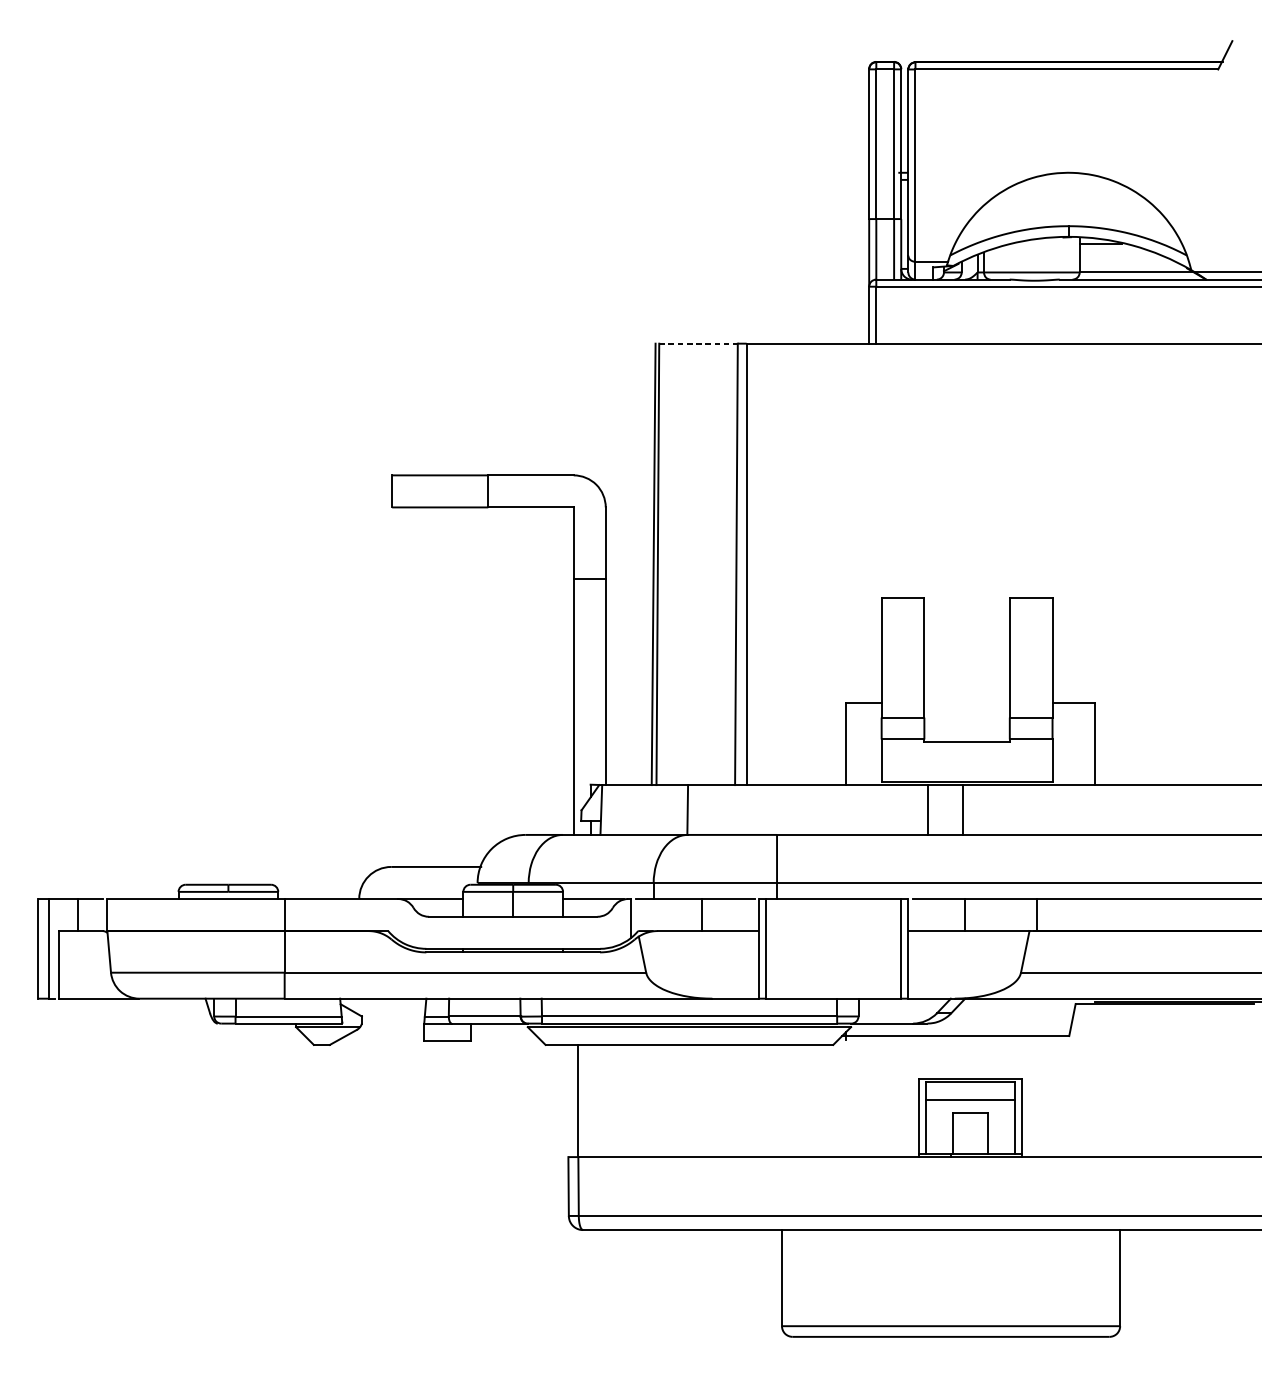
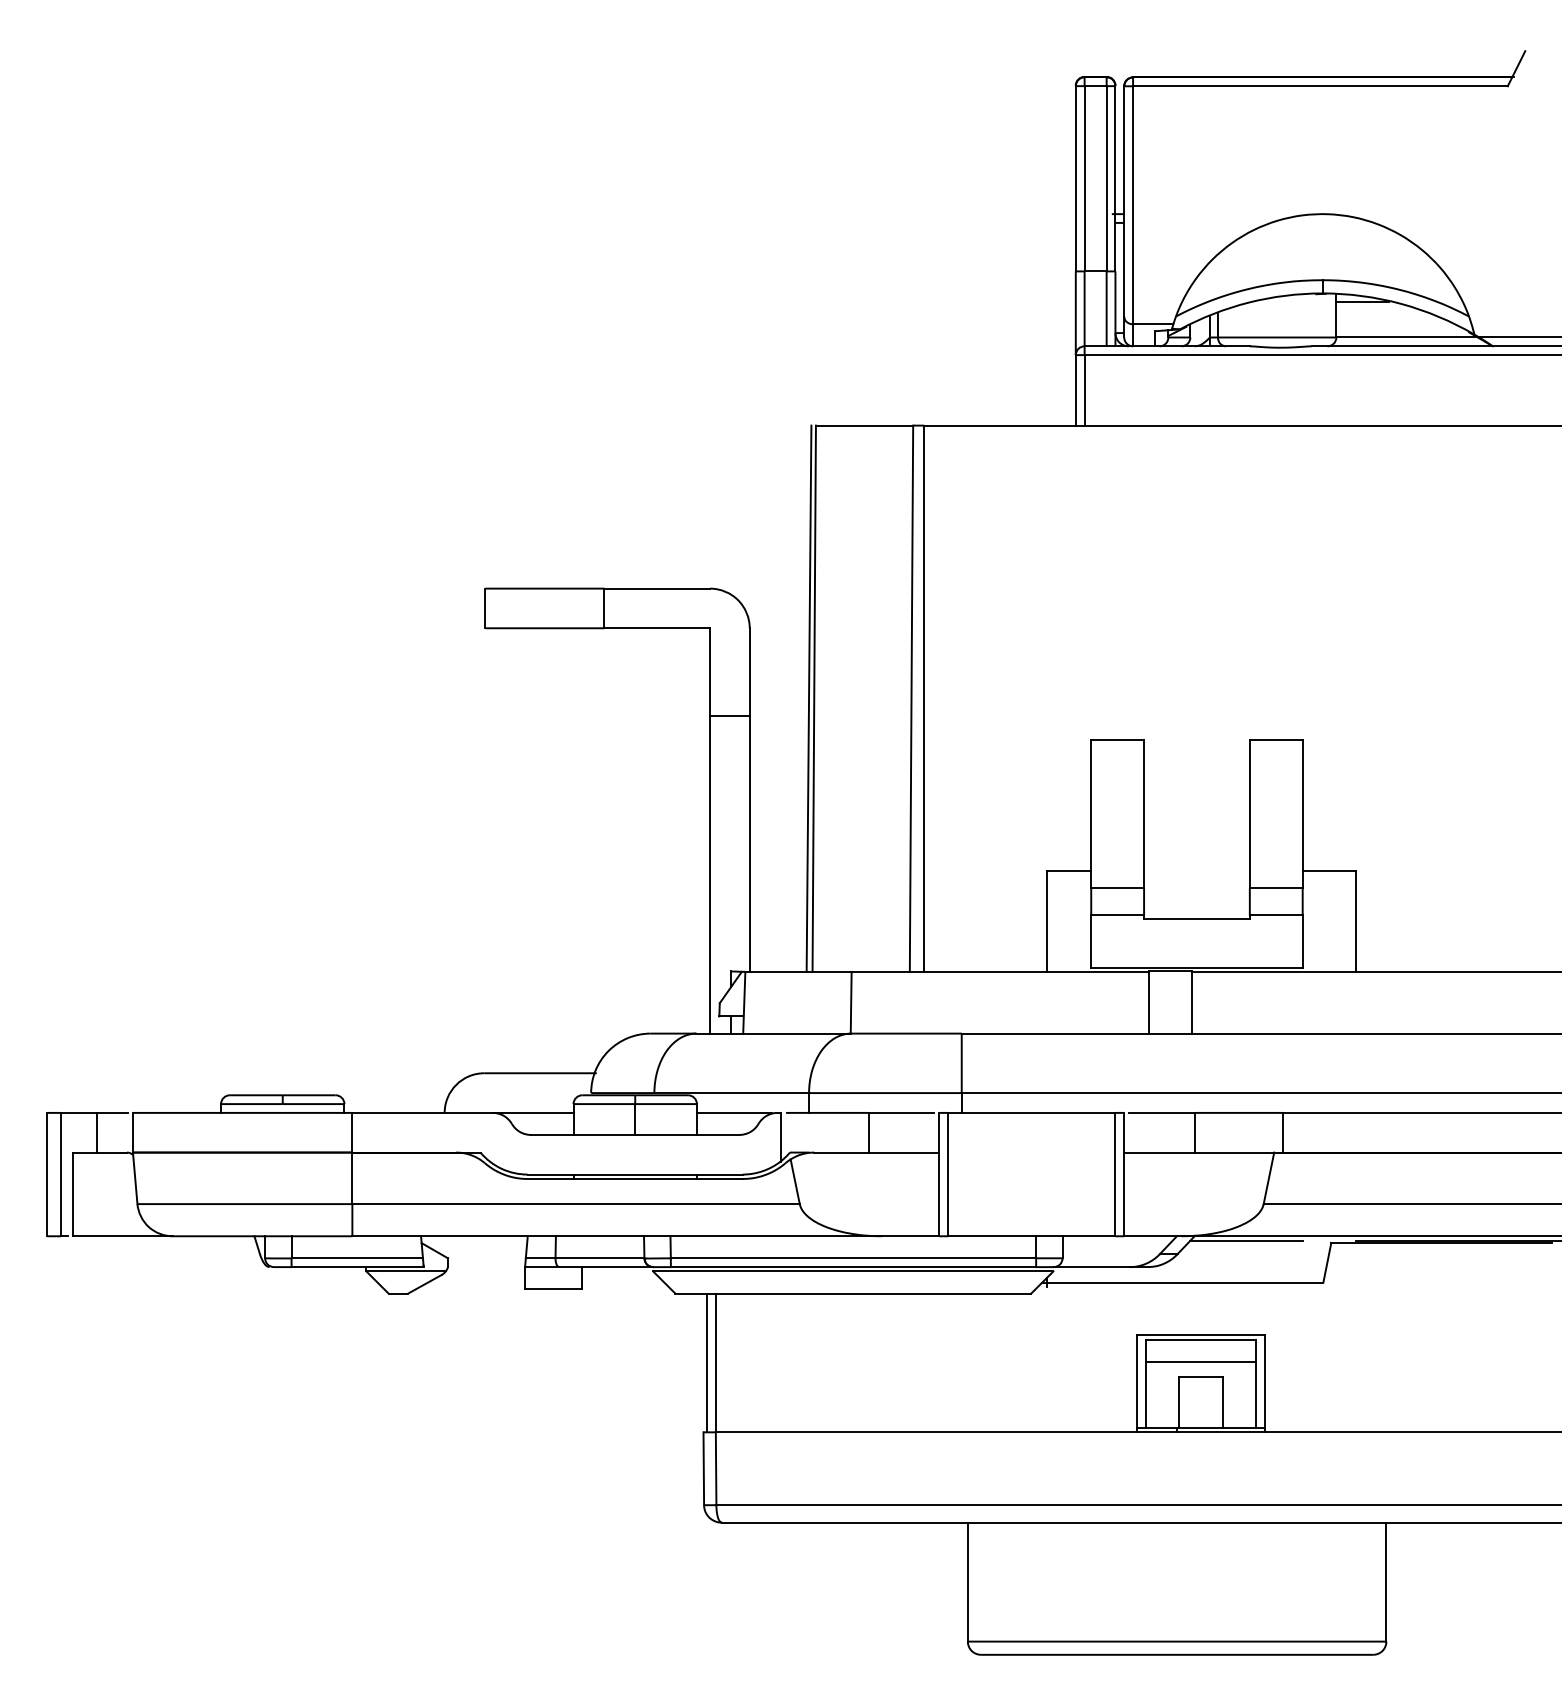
line: (698, 343) -> (864, 425), dashed -> solid
line: (1007, 1002) -> (1246, 1240), added
line: (571, 1100) -> (707, 1362), added

